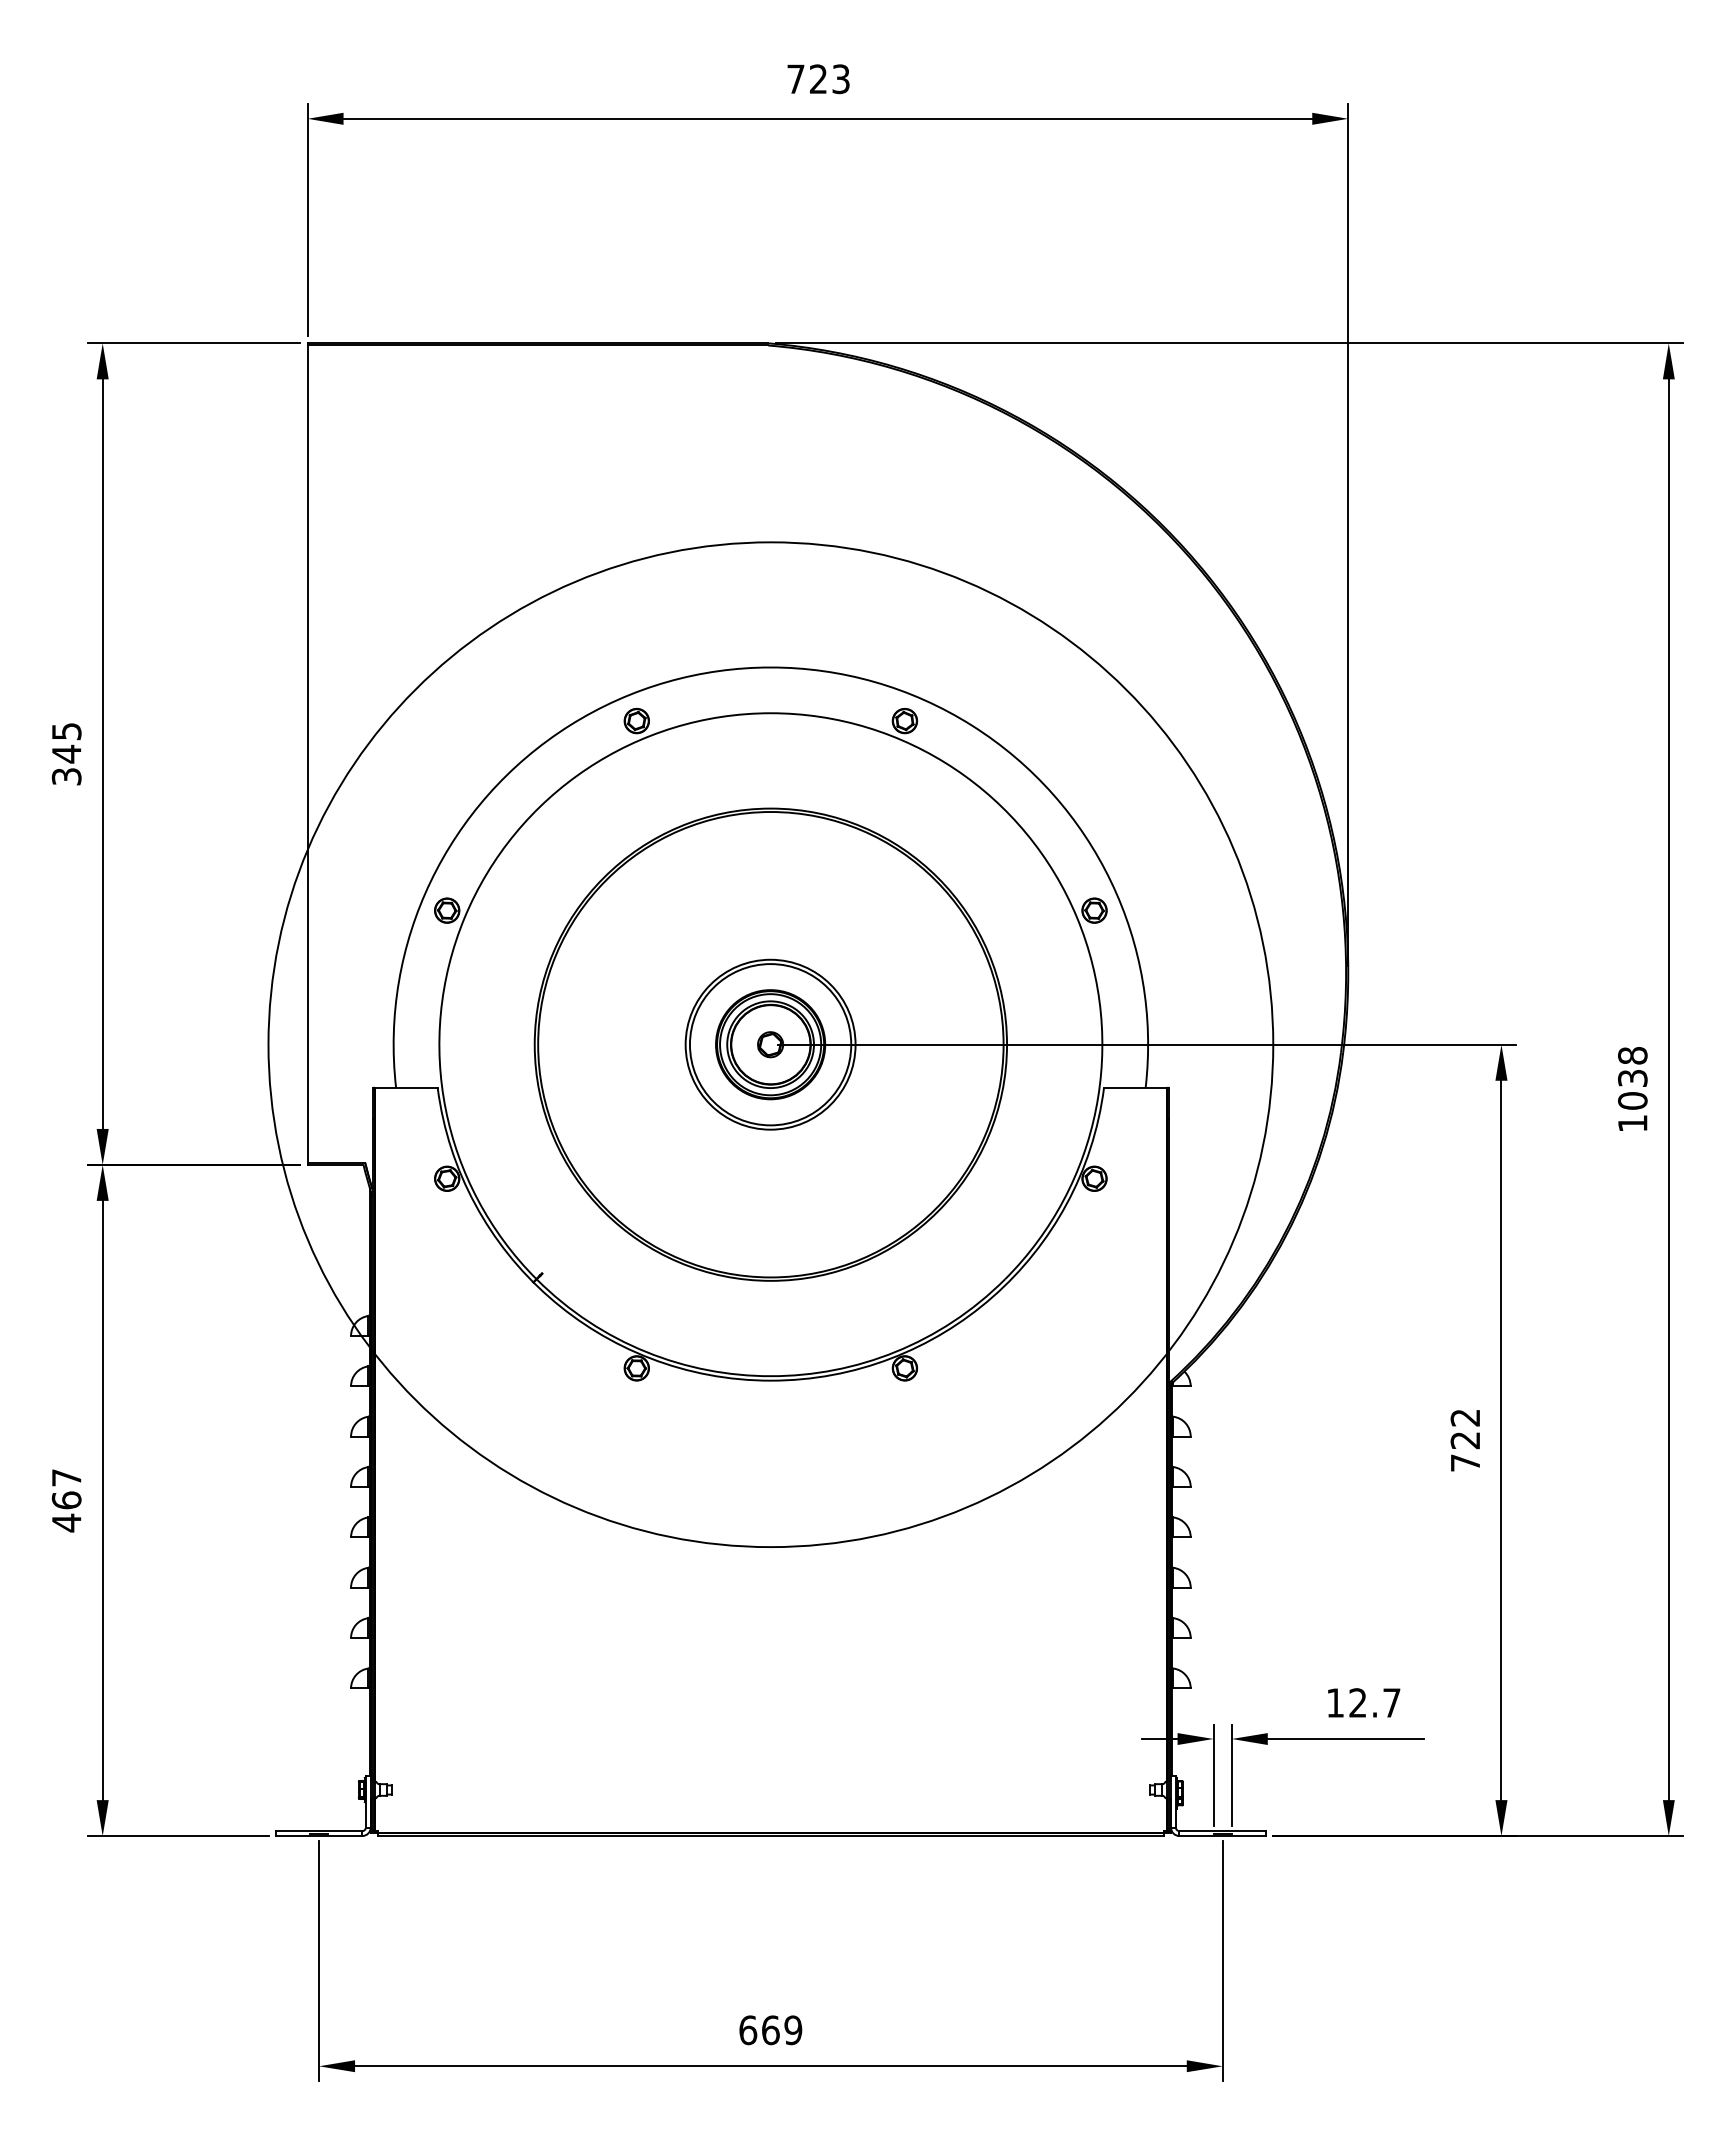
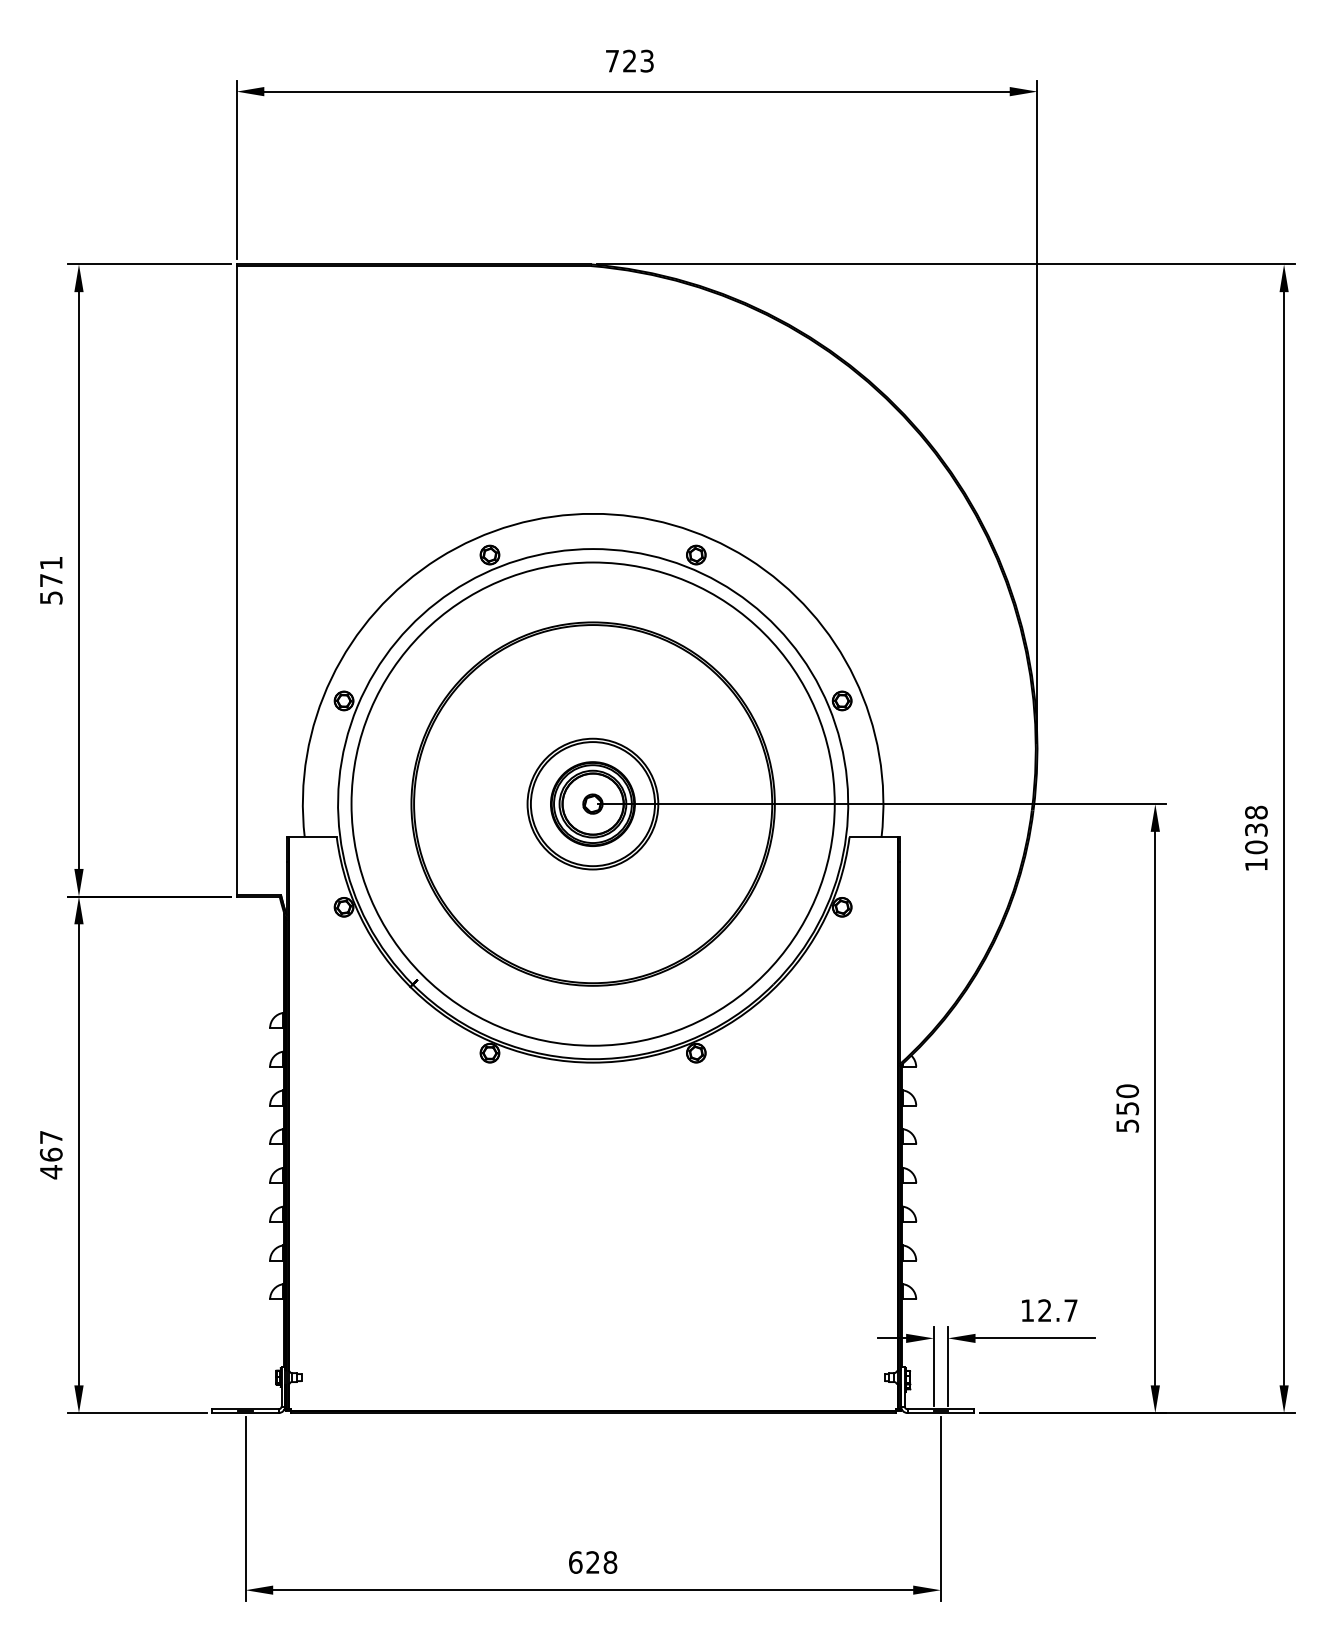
text: (66, 753) -> (51, 580), 345 -> 571
circle: (770, 1044) -> (592, 803), size x0.62
text: (1465, 1440) -> (1127, 1108), 722 -> 550
text: (782, 2030) -> (602, 1562), 669 -> 628

